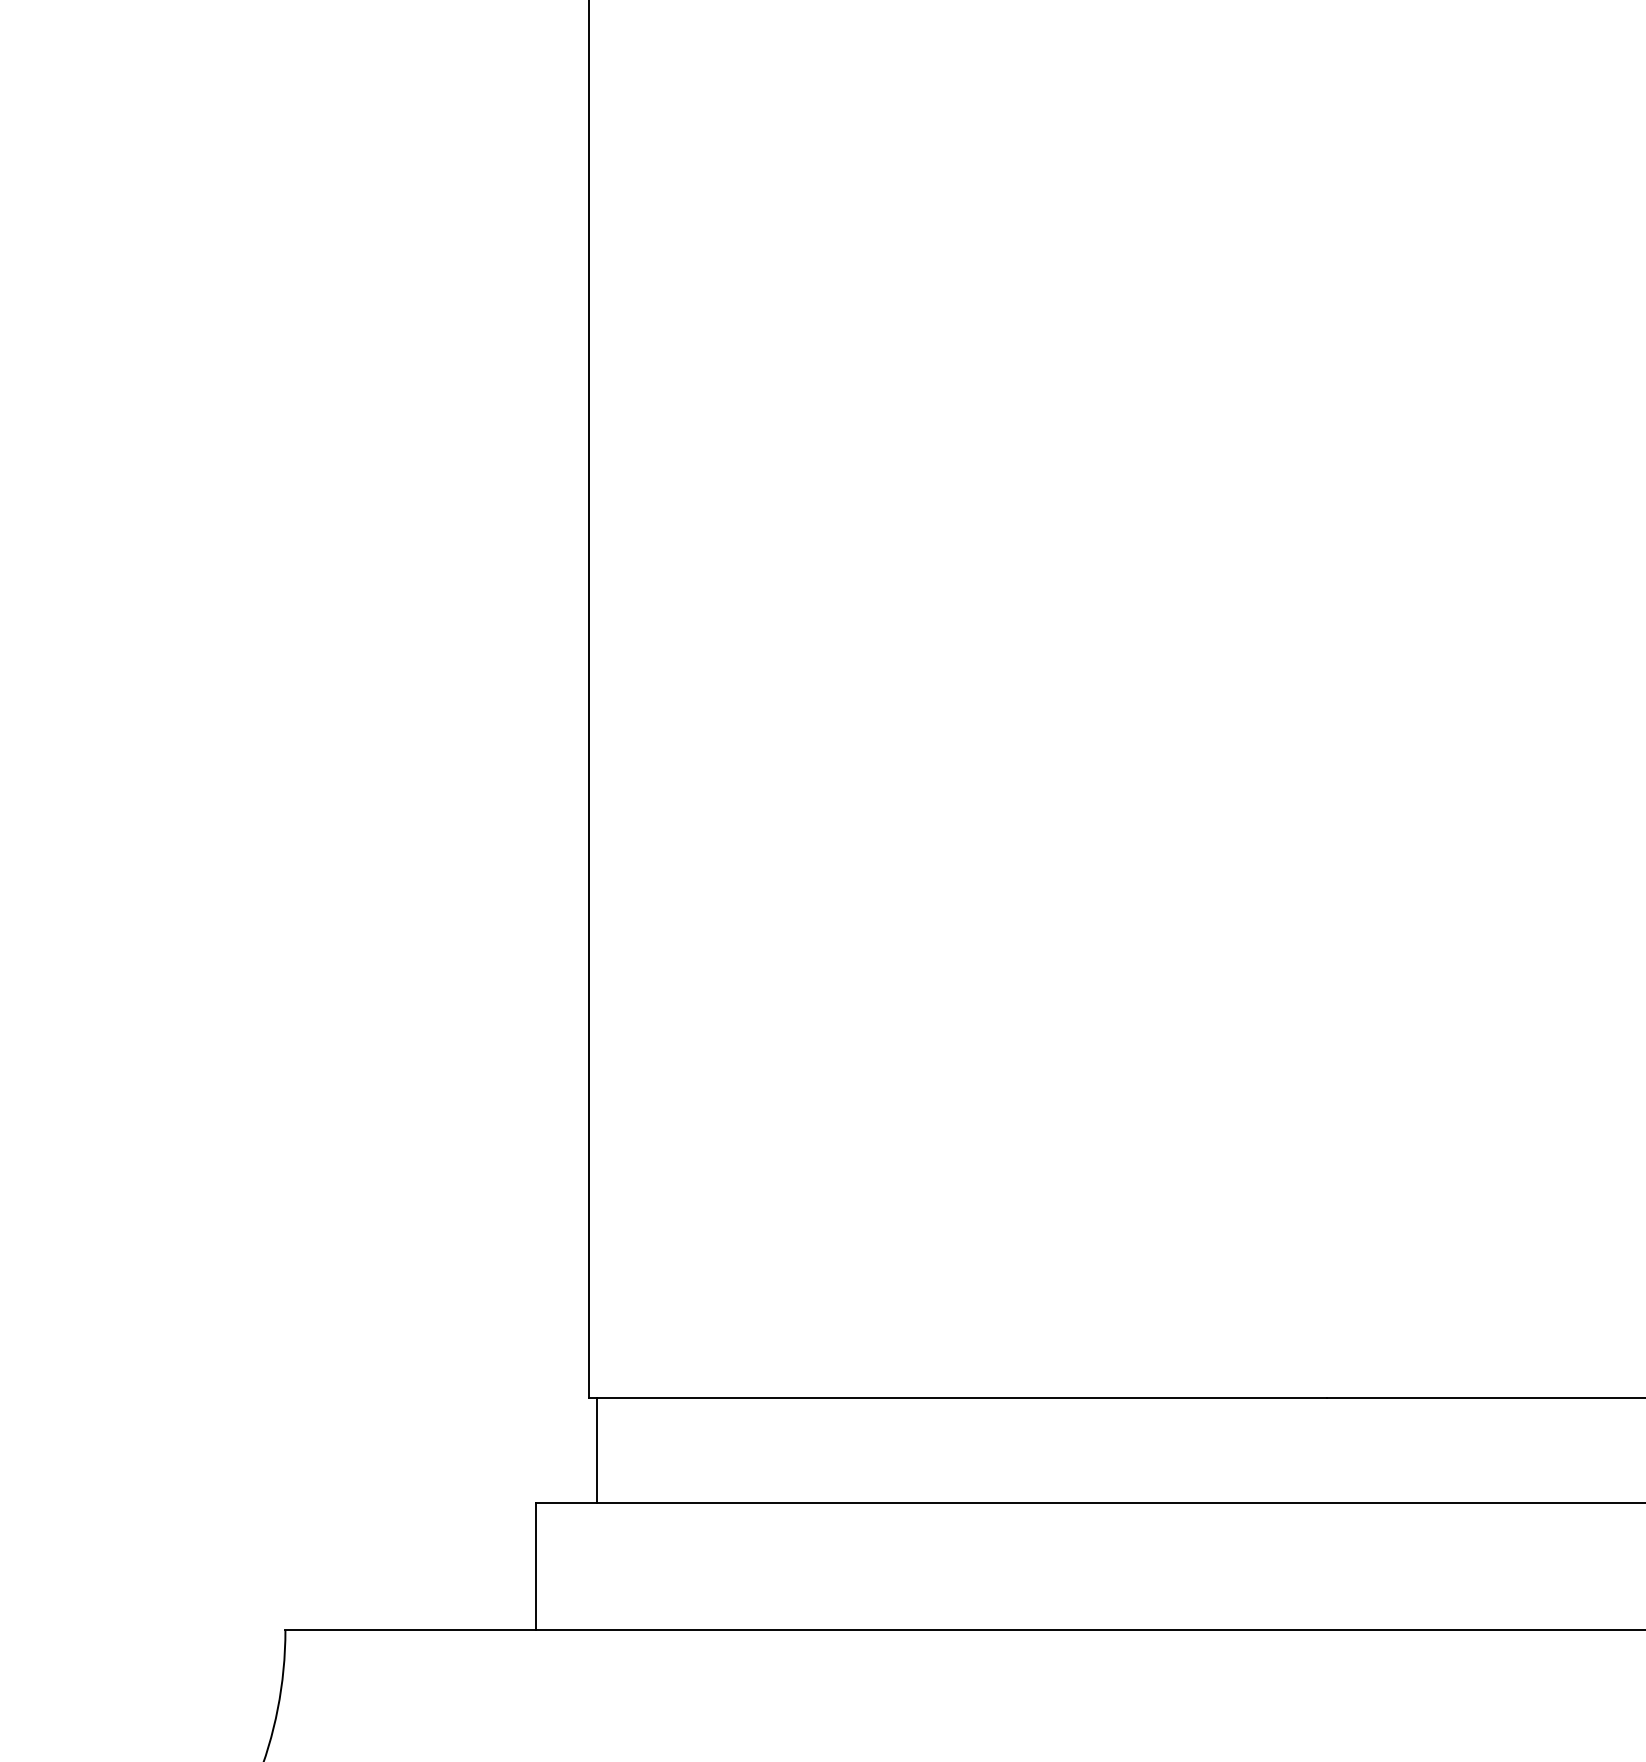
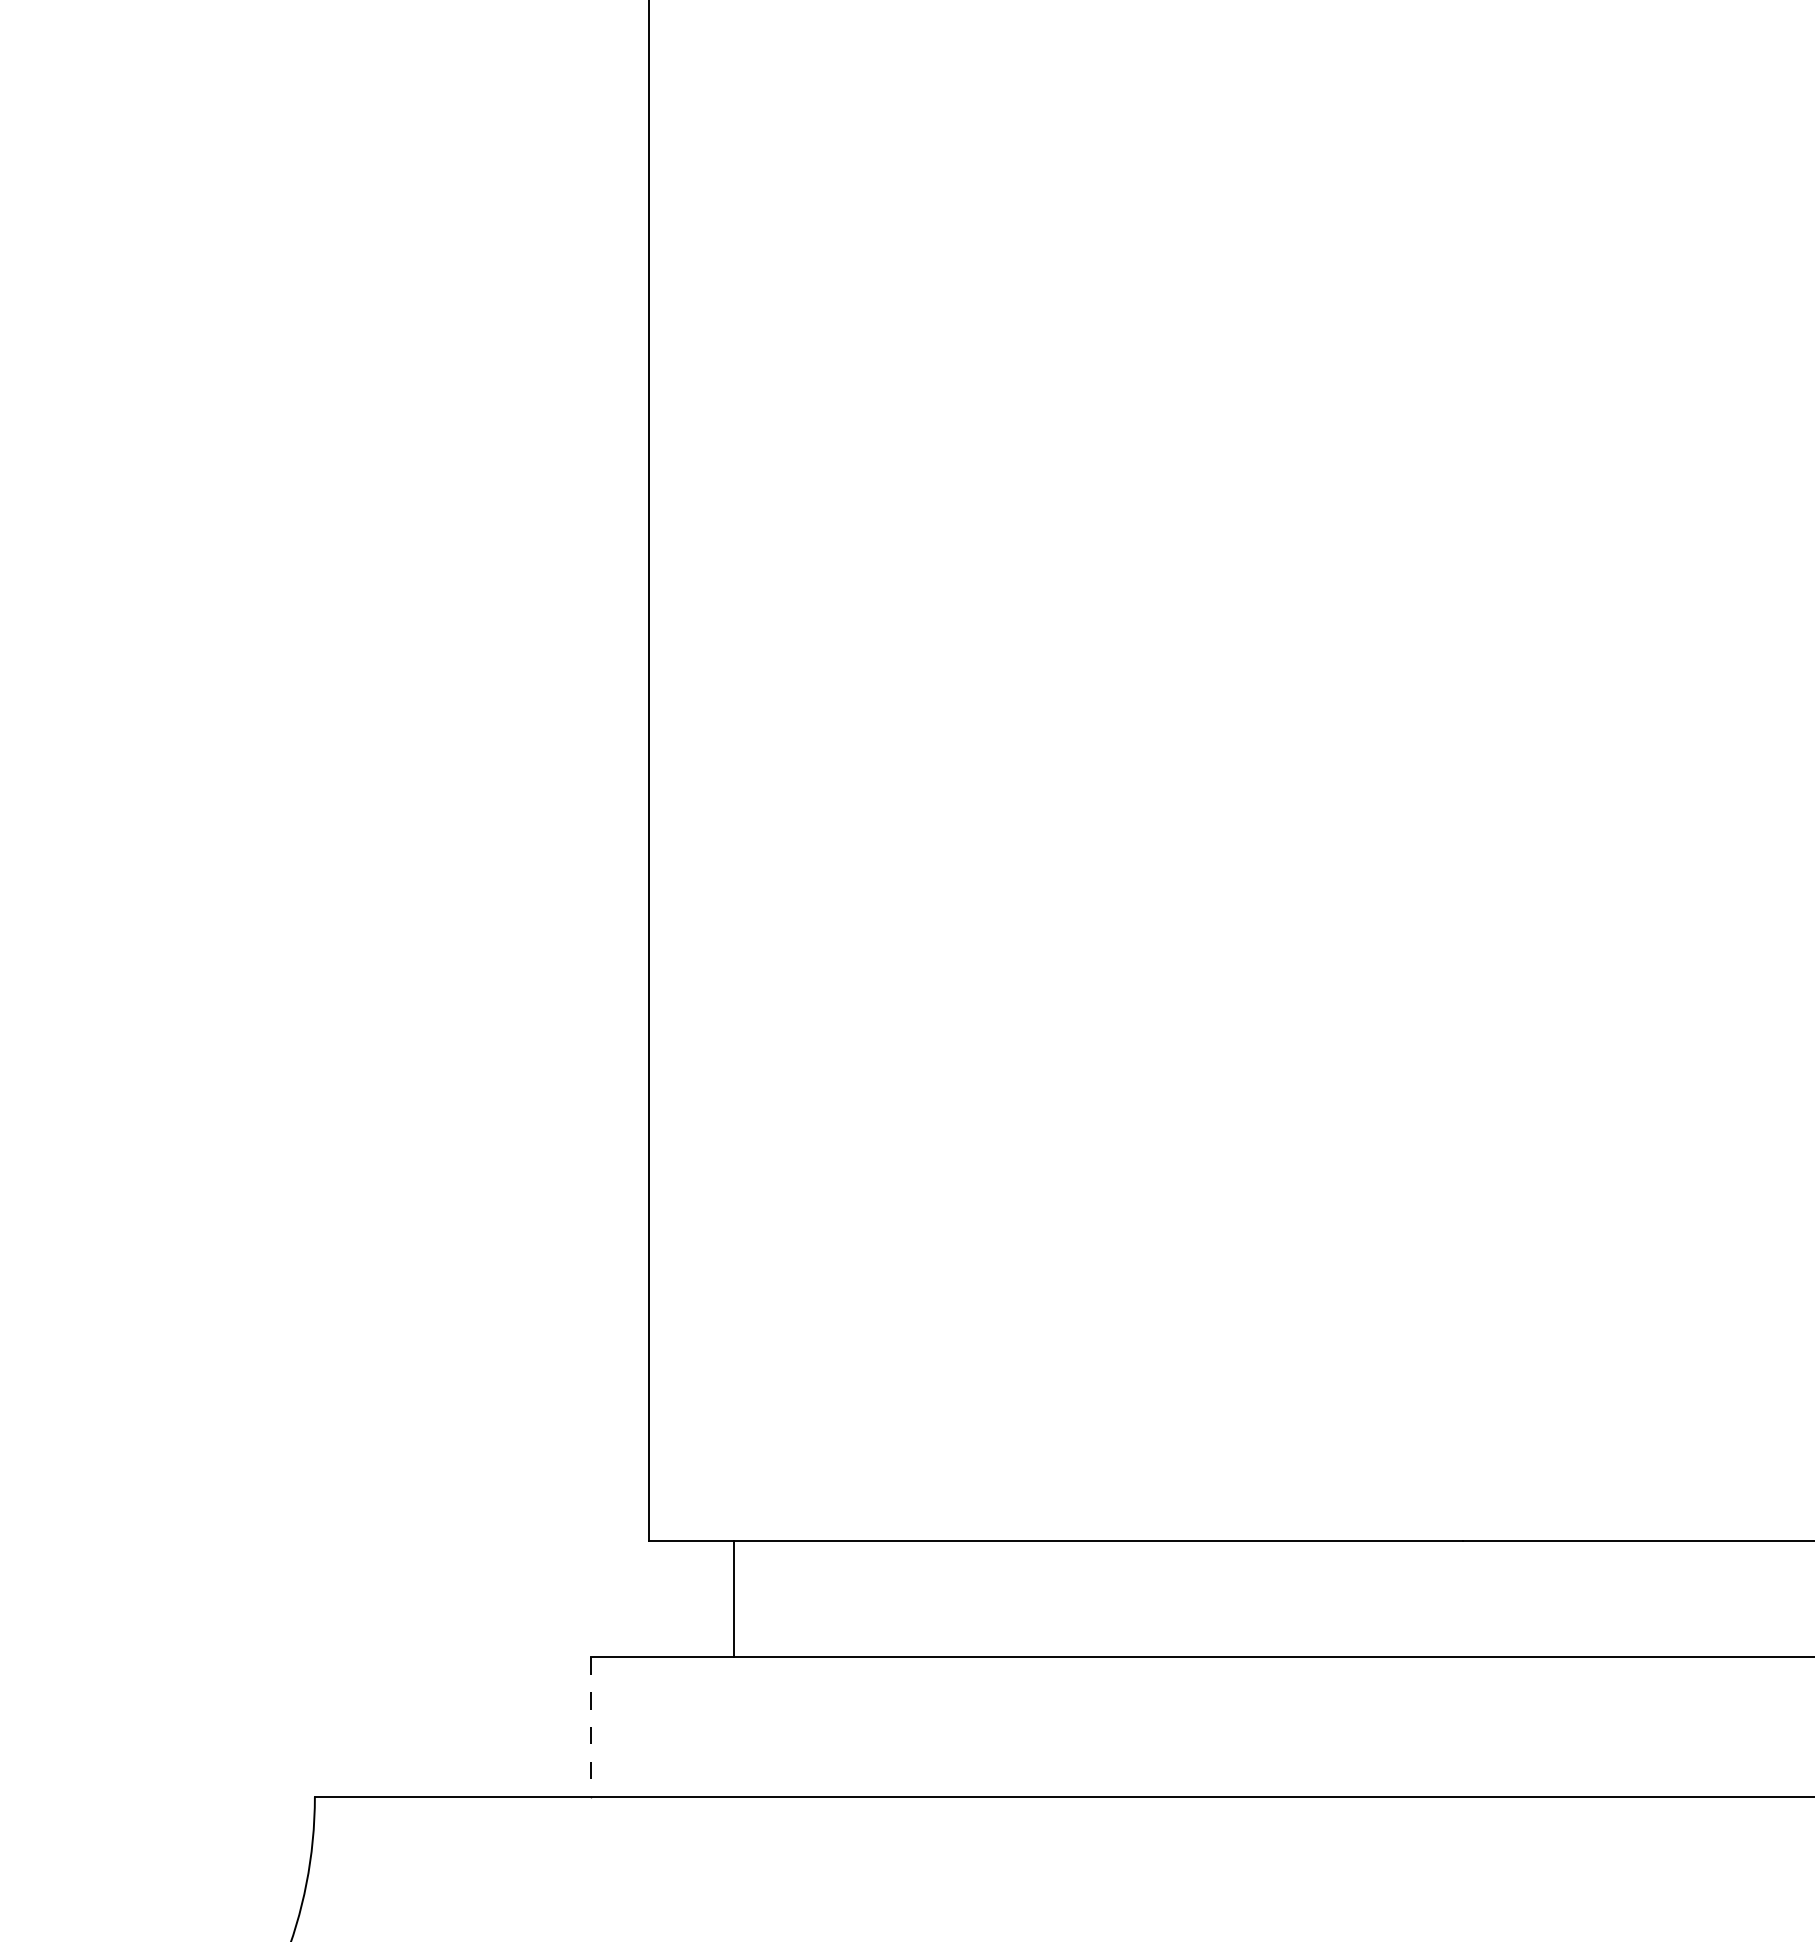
line: (597, 1450) -> (734, 1598), moved
line: (536, 1566) -> (591, 1726), solid -> dashed

